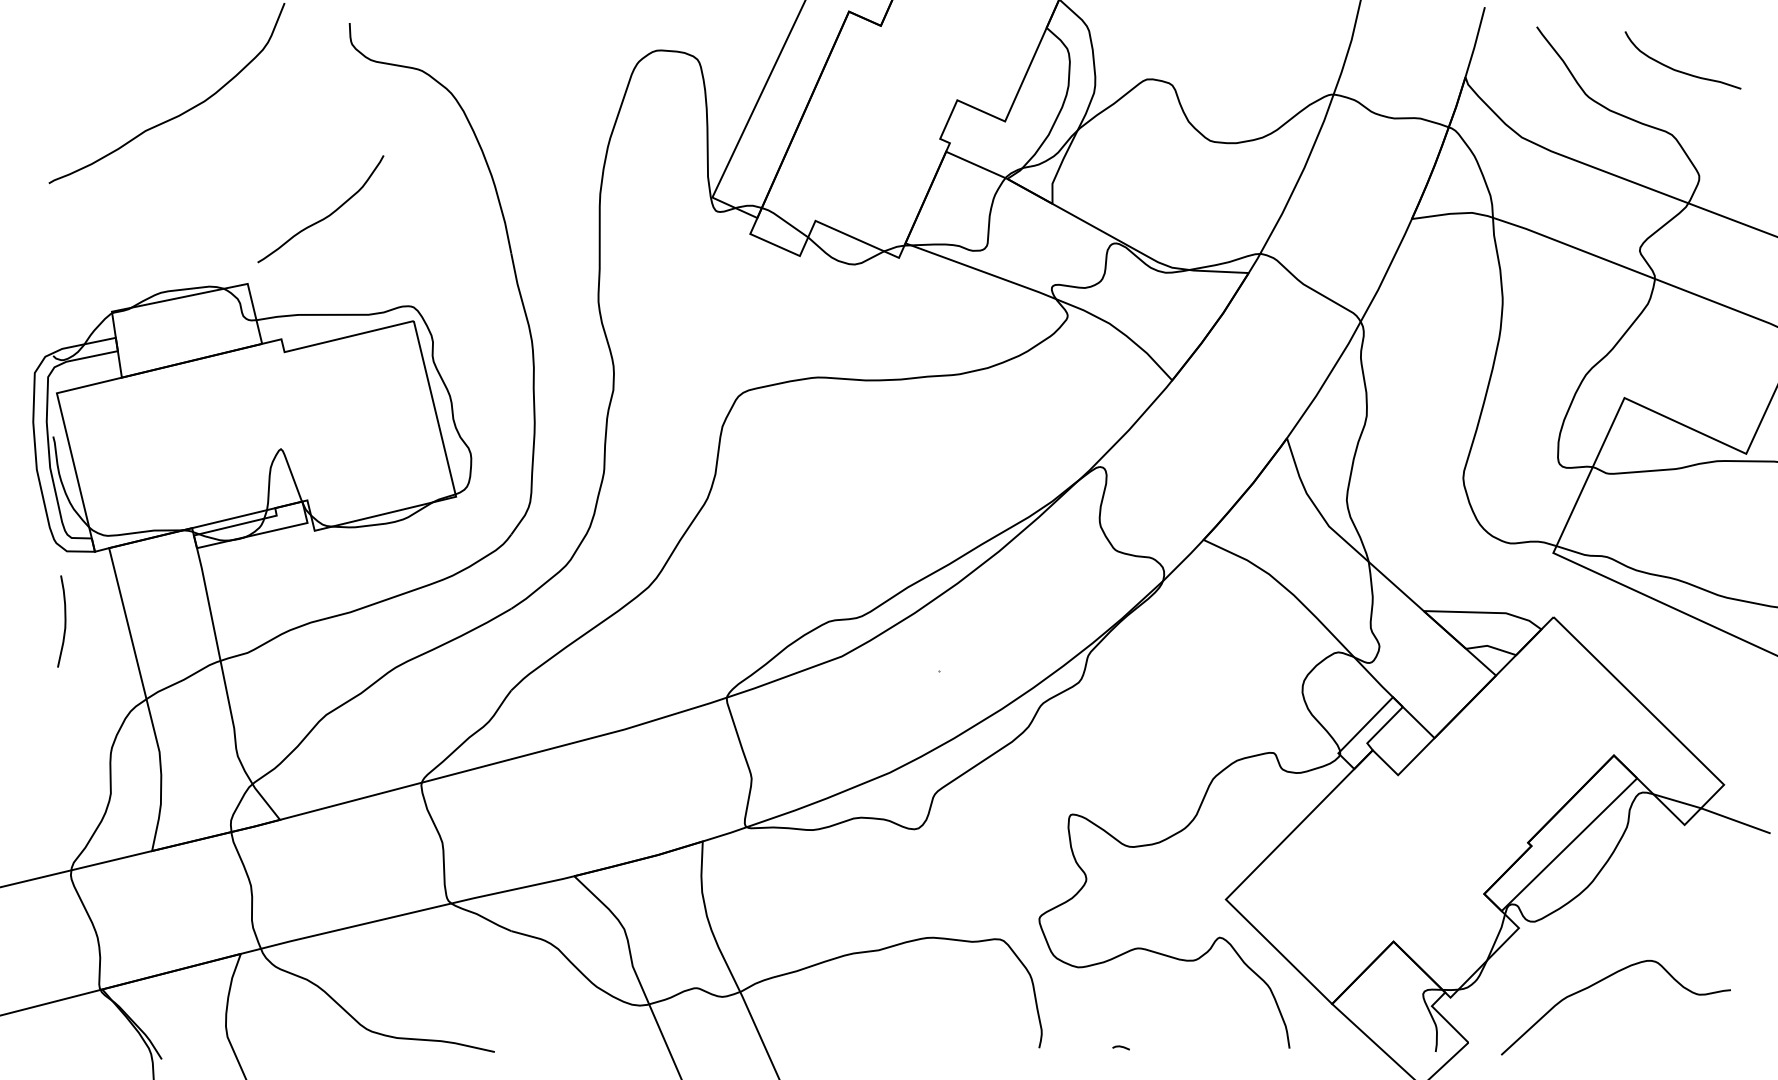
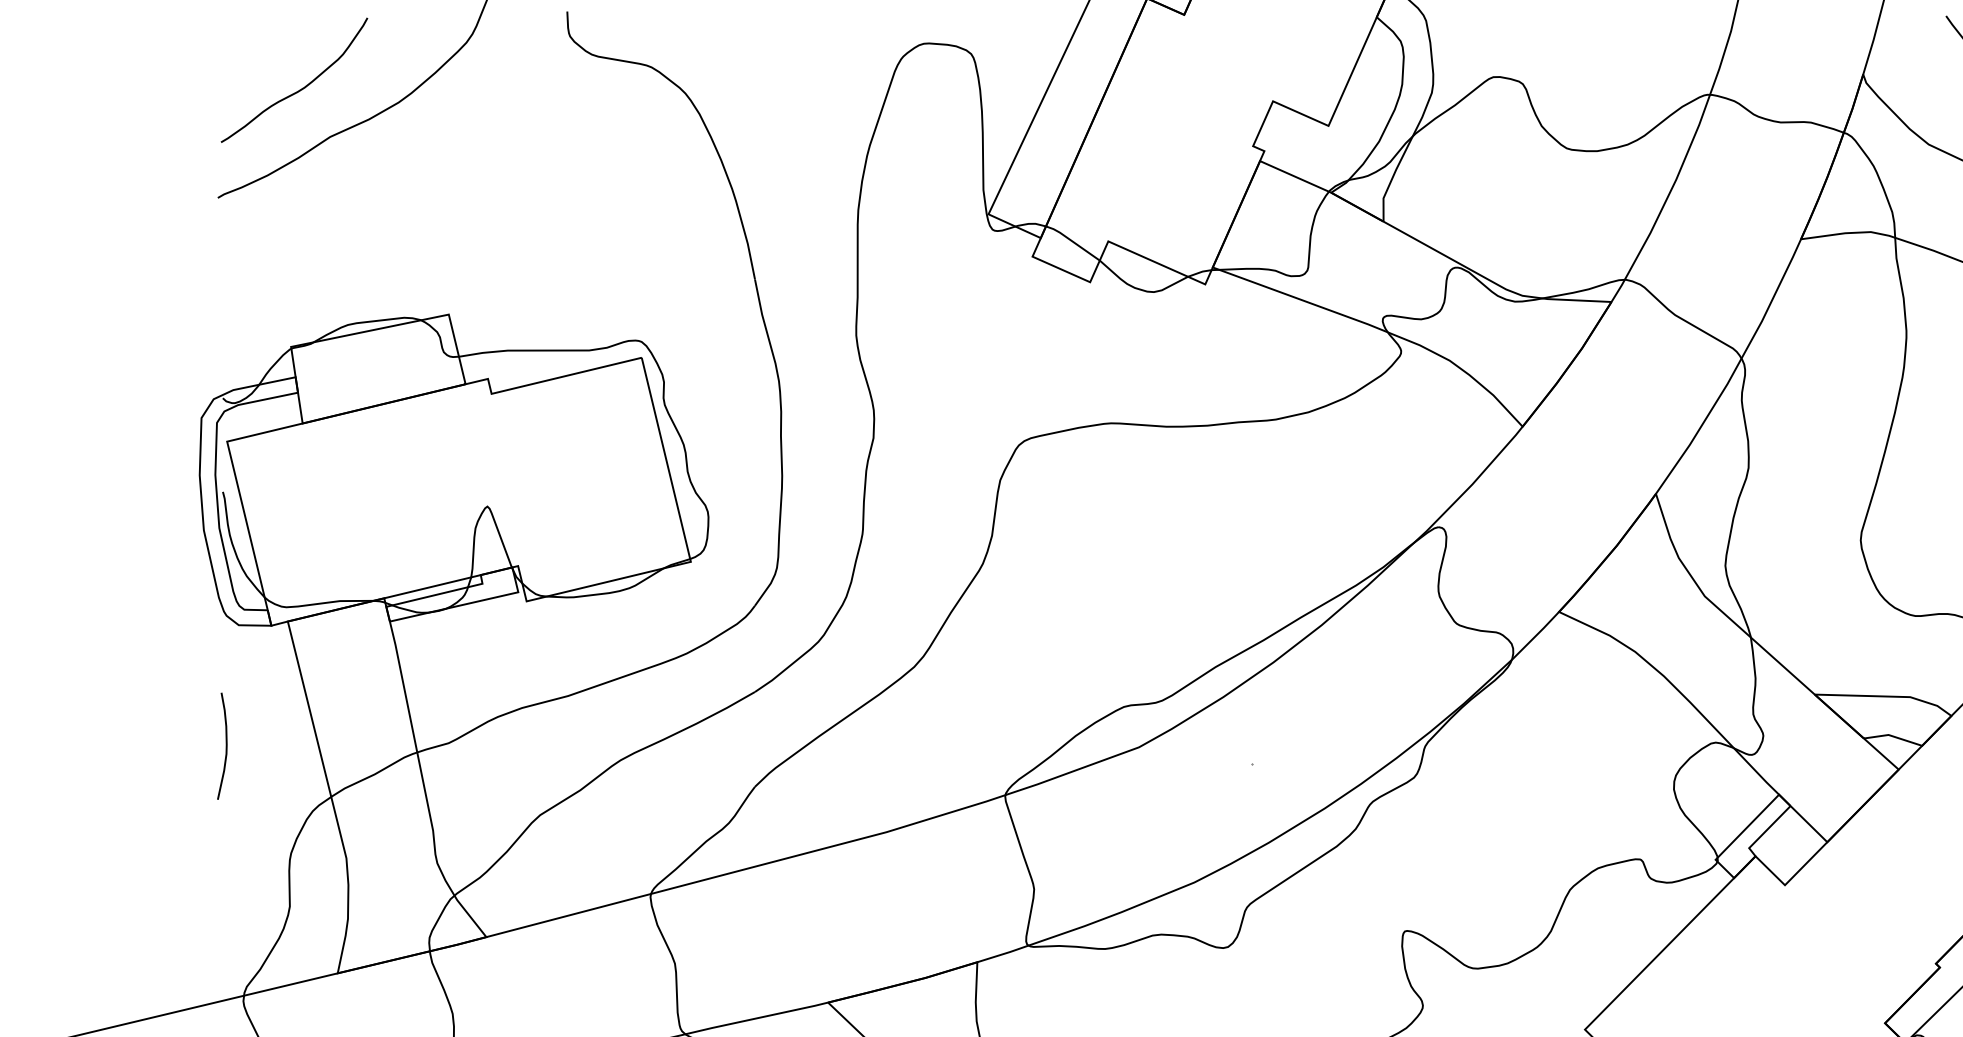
curve: (324, 217) -> (298, 89), moved
curve: (64, 621) -> (225, 746), moved

